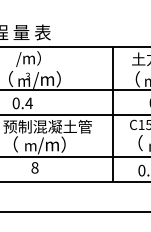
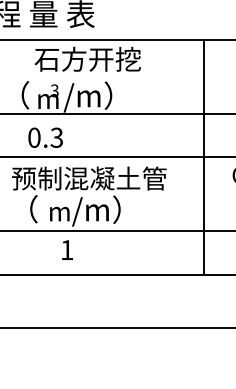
text: (46, 58) -> (87, 59), /m） -> 石方开挖
text: (28, 103) -> (55, 137), 0.4 -> 0.3
text: (34, 167) -> (66, 249), 8 -> 1

